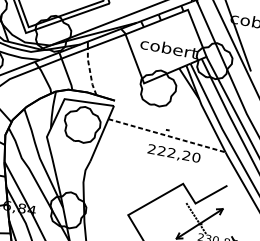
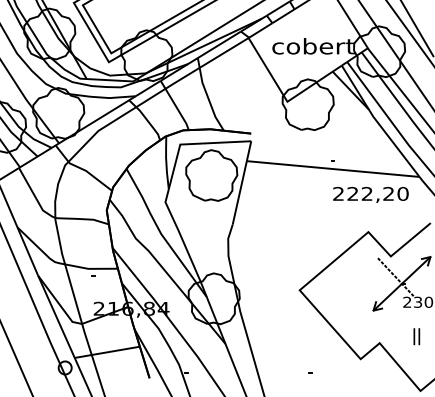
line: (90, 72) -> (209, 100), dashed -> solid
line: (167, 136) -> (333, 169), dashed -> solid
text: (173, 153) -> (370, 194), moved

